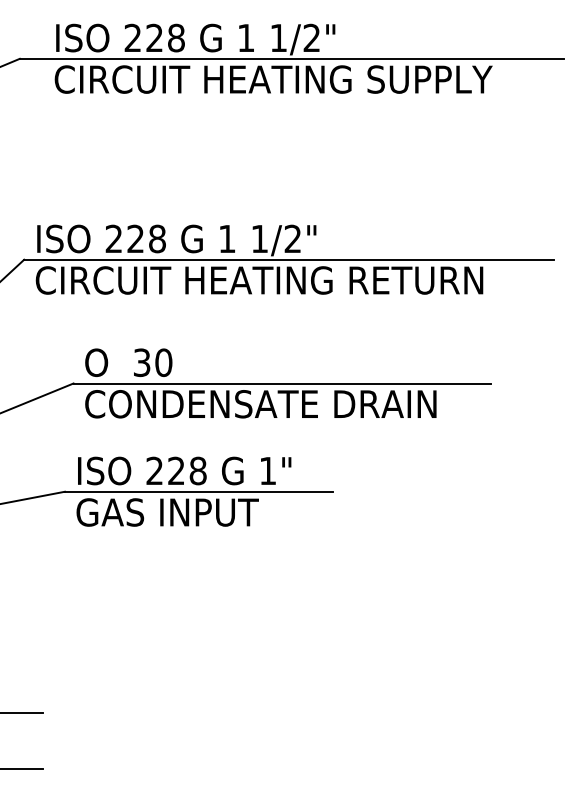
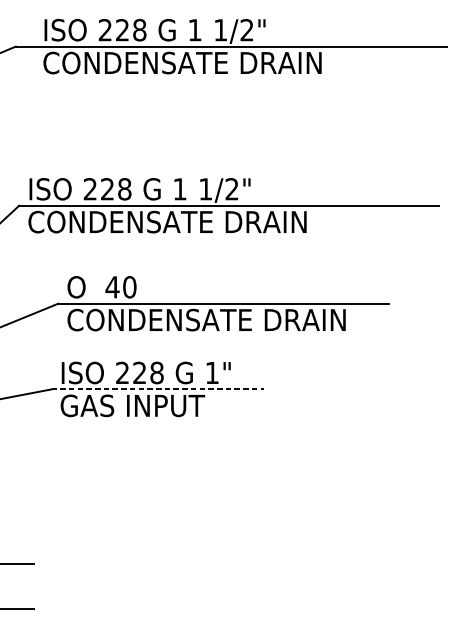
text: (285, 79) -> (226, 62), CIRCUIT HEATING SUPPLY -> CONDENSATE DRAIN
text: (271, 280) -> (215, 222), CIRCUIT HEATING RETURN -> CONDENSATE DRAIN
text: (142, 362) -> (112, 287), 30 -> 40
line: (199, 491) -> (158, 389), solid -> dashed

